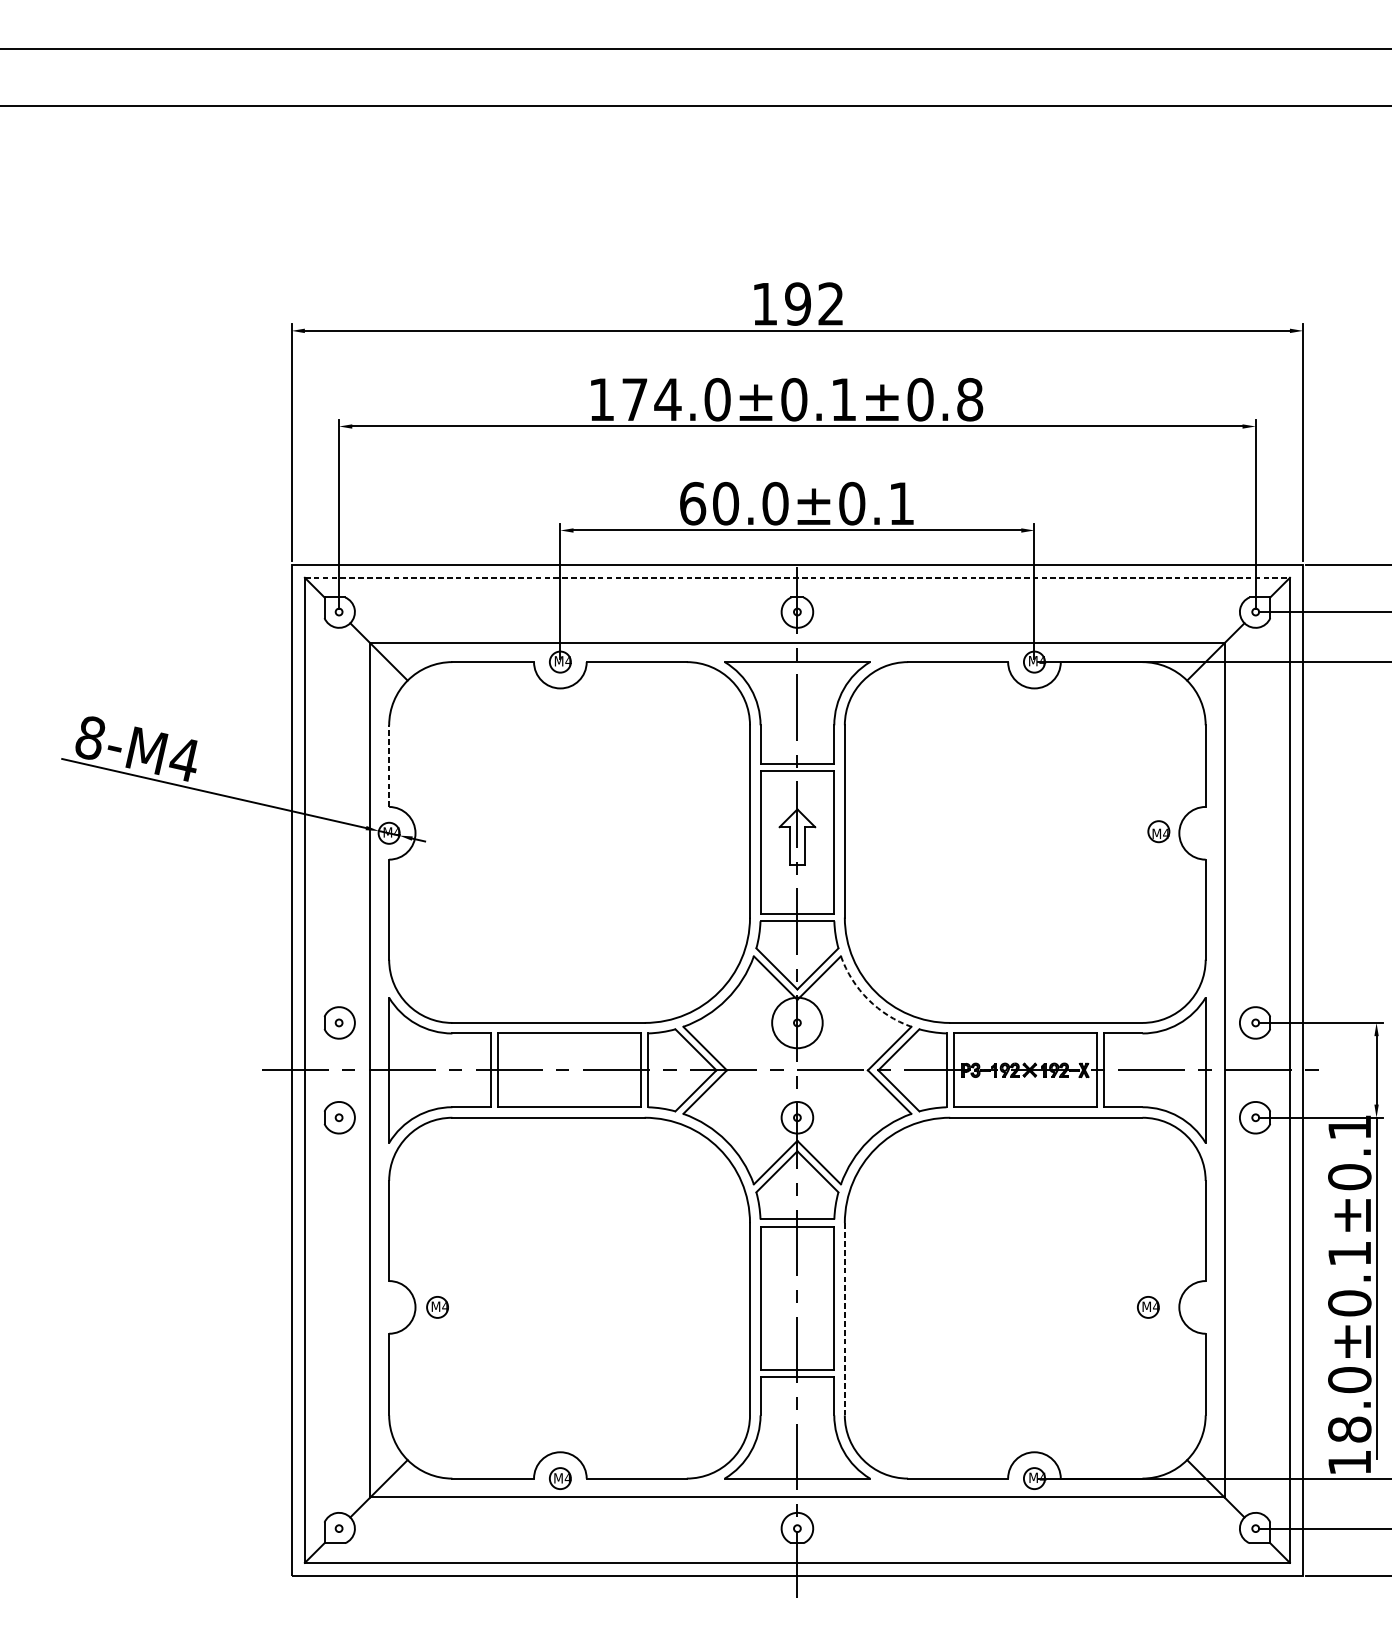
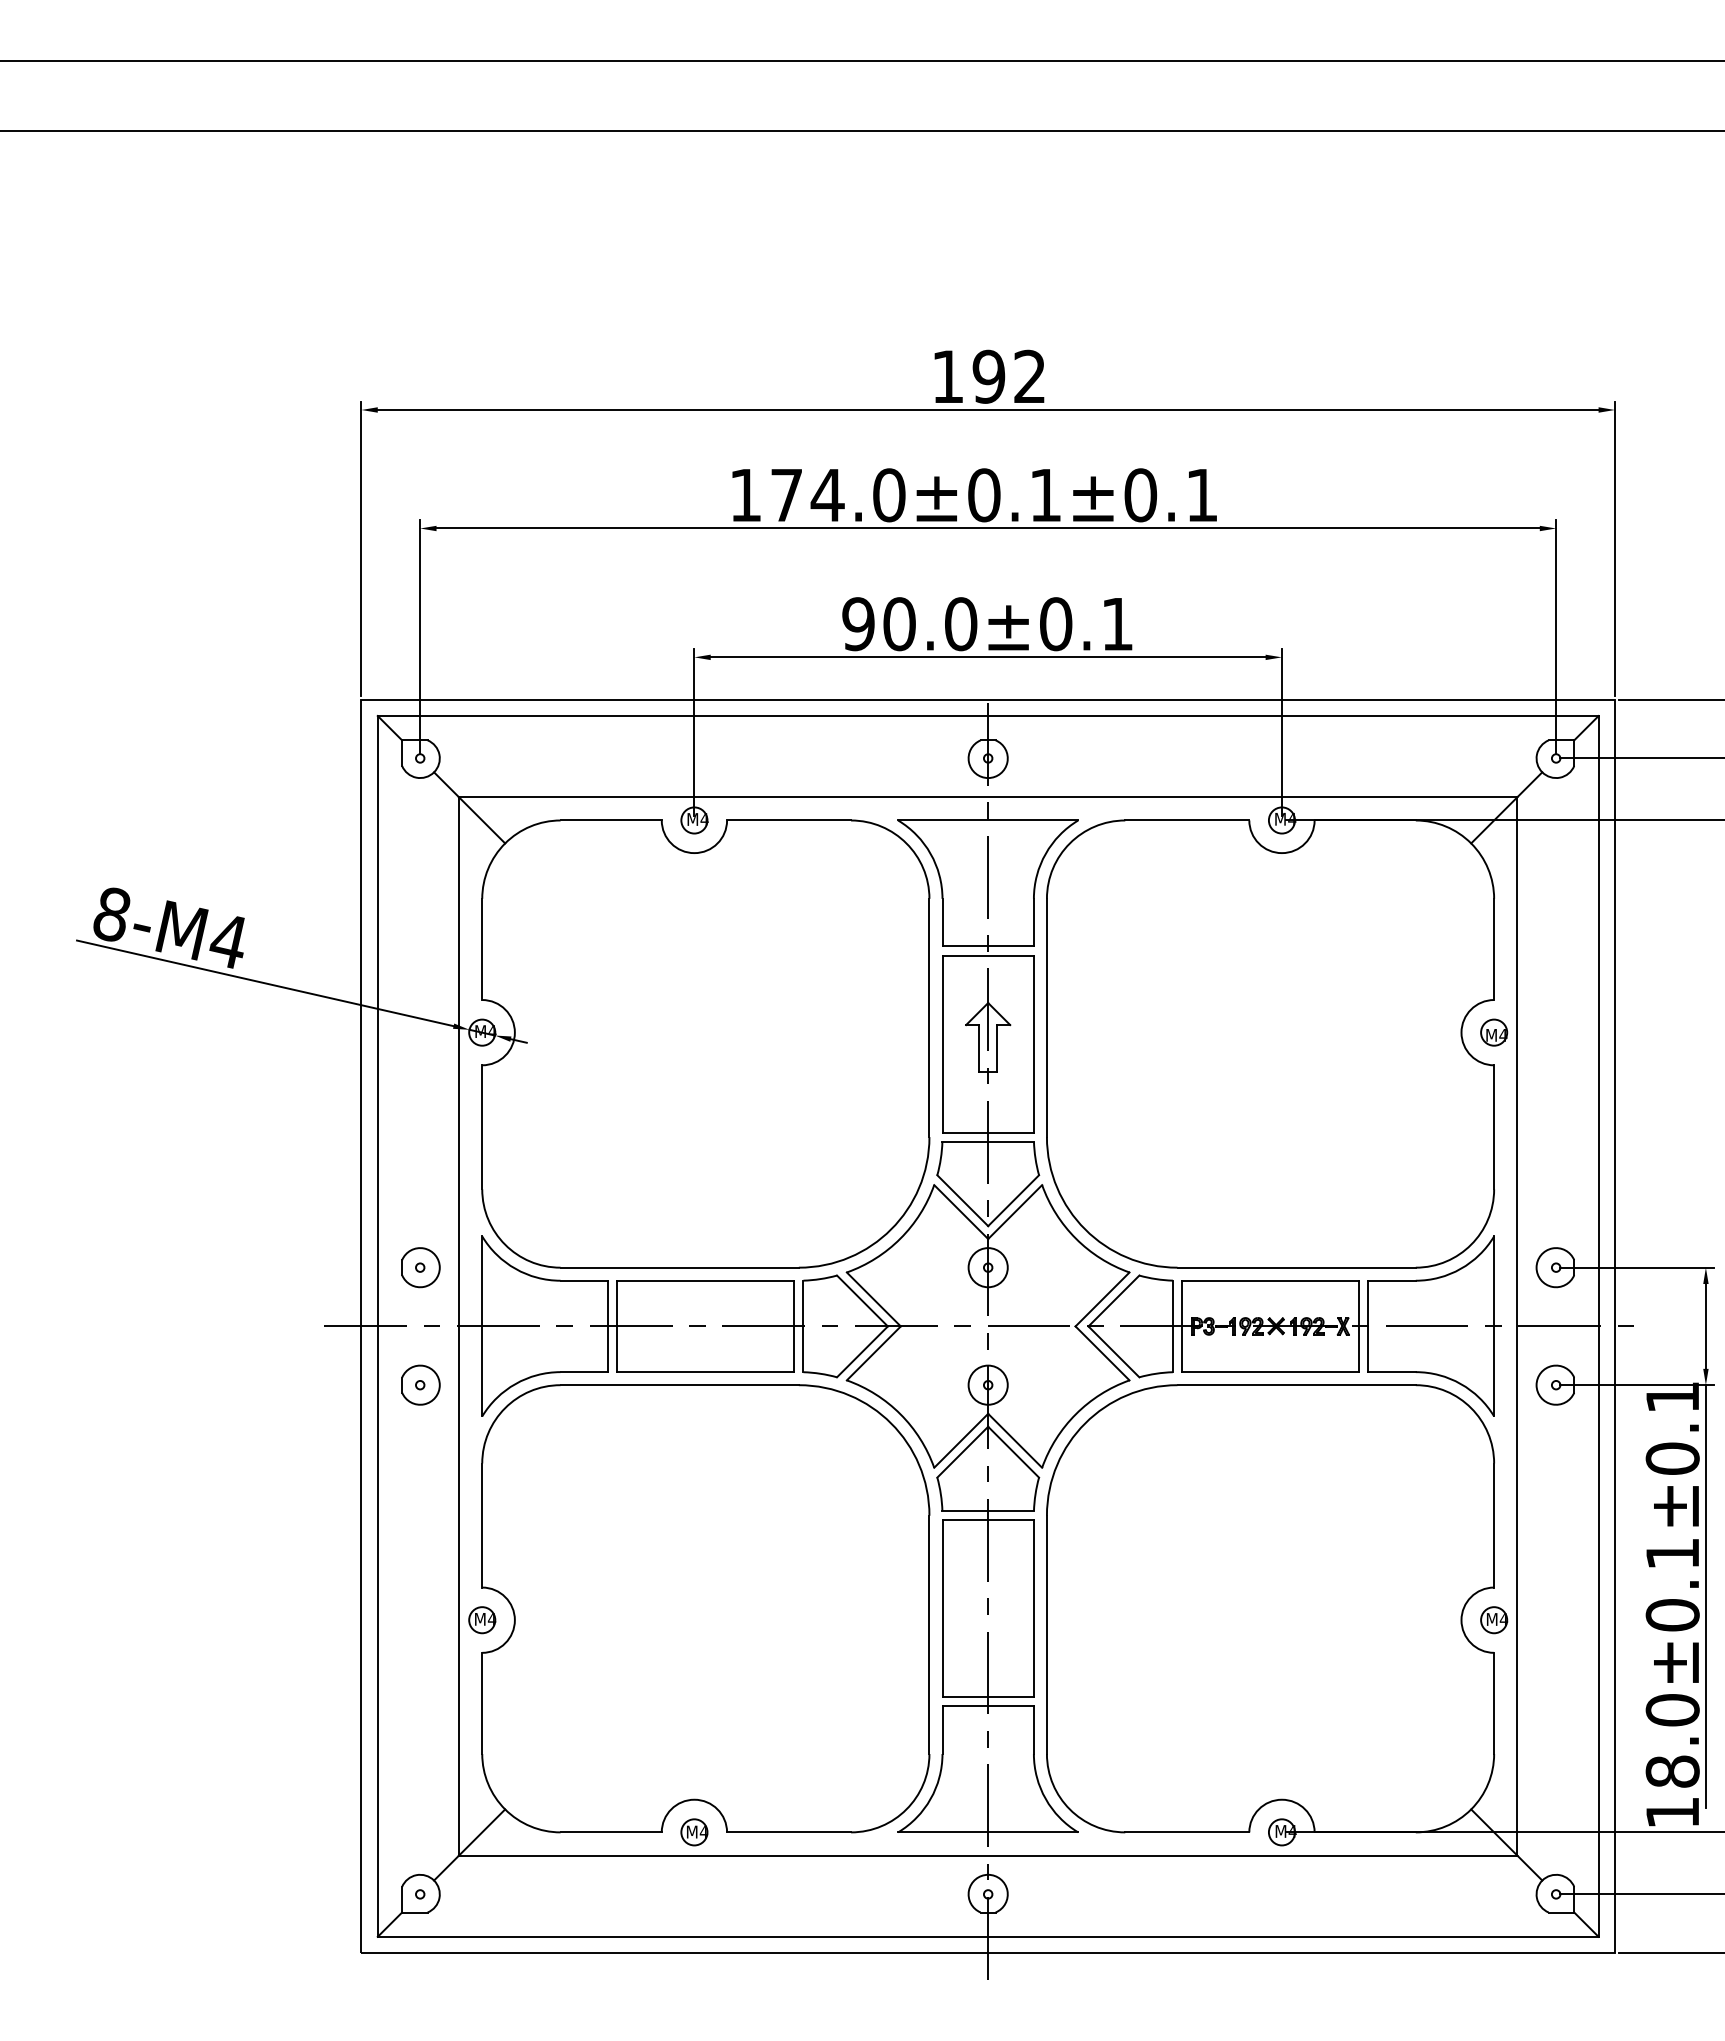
text: (970, 399) -> (1202, 495), 174.0±0.1±0.8 -> 174.0±0.1±0.1
text: (692, 503) -> (858, 624), 60.0±0.1 -> 90.0±0.1
line: (797, 578) -> (988, 716), dashed -> solid
line: (389, 766) -> (482, 949), dashed -> solid
part: (1159, 831) -> (1494, 1032), moved
arc: (867, 999) -> (1075, 1238), dashed -> solid
circle: (796, 1022) -> (987, 1267), size x0.62
part: (437, 1307) -> (482, 1620), moved
part: (1148, 1307) -> (1494, 1620), moved
line: (844, 1318) -> (1046, 1634), dashed -> solid

